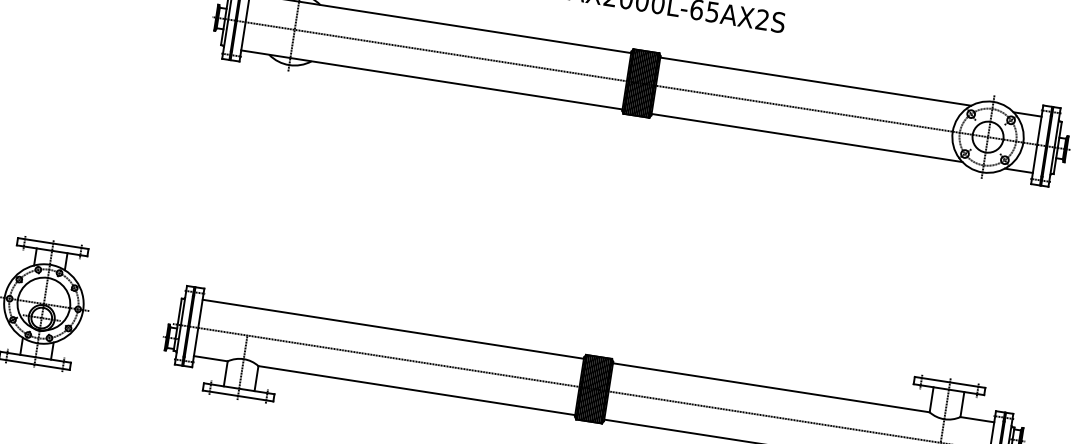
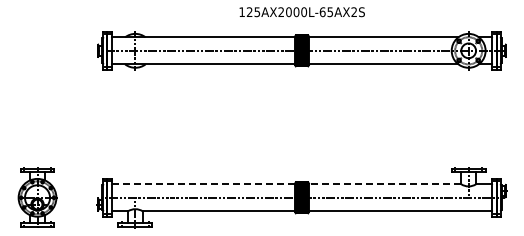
line: (393, 329) -> (203, 184), solid -> dashed
line: (769, 388) -> (384, 184), solid -> dashed

